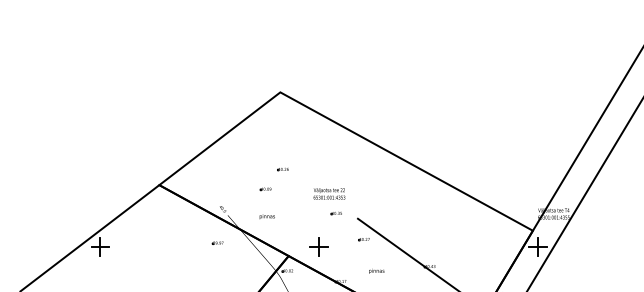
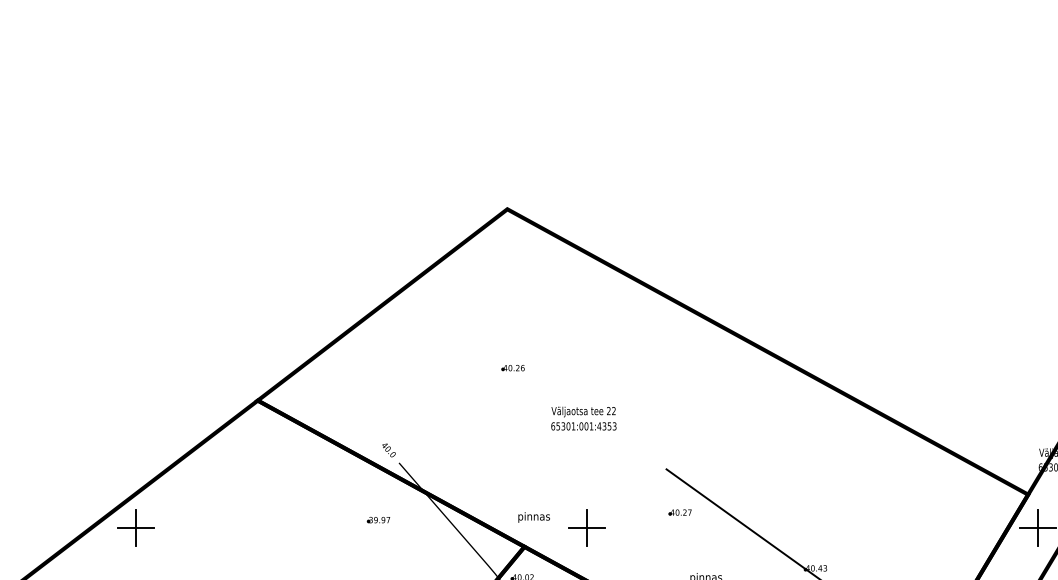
part: (265, 189) -> (476, 409), removed
text: (329, 193) -> (583, 417), moved
part: (335, 213) -> (621, 459), removed
text: (266, 216) -> (532, 516), moved

